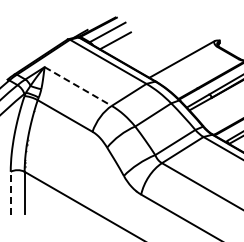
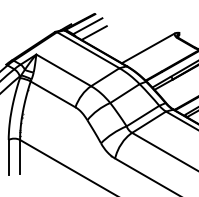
line: (78, 86) -> (64, 70), dashed -> solid
line: (10, 193) -> (8, 157), dashed -> solid

